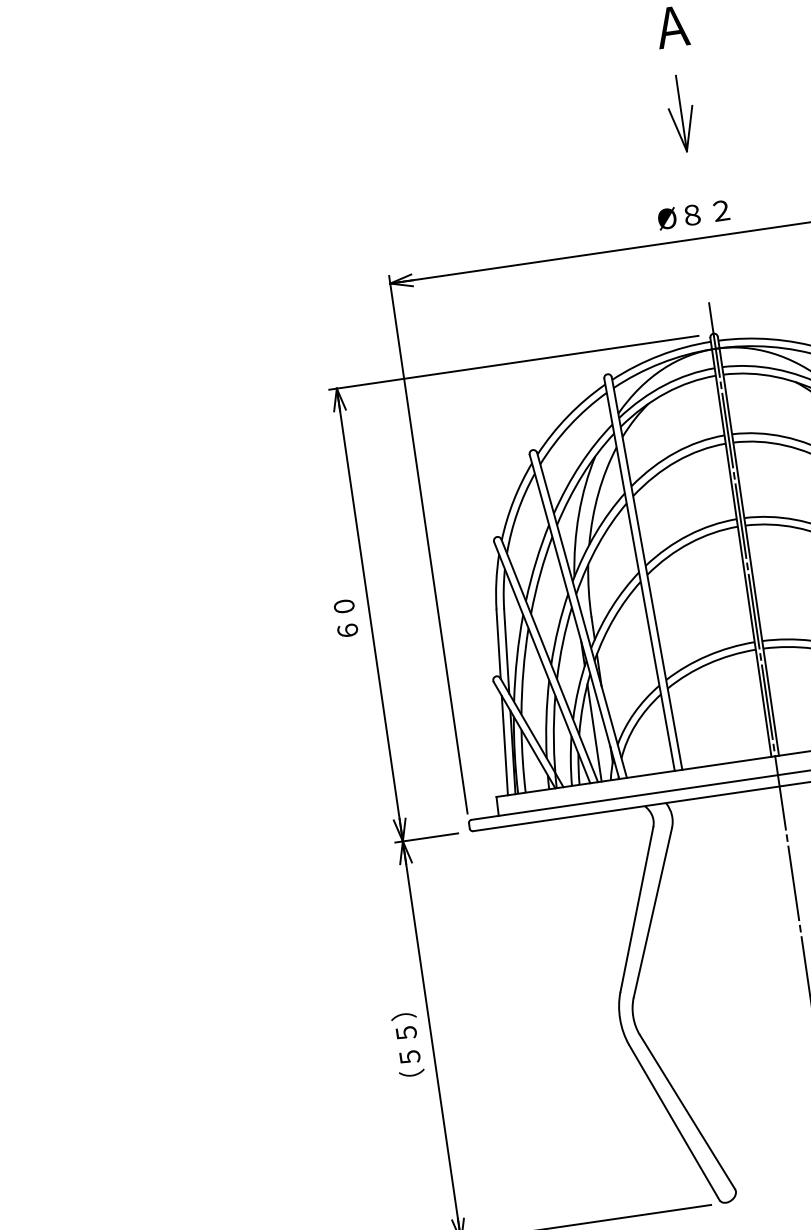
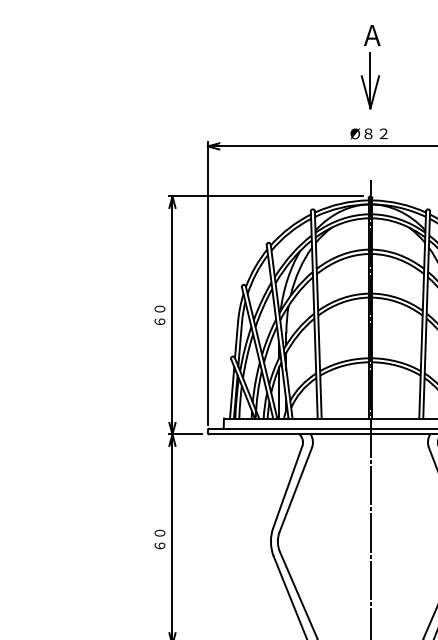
part: (681, 113) -> (370, 80), size x1.4
text: (407, 1044) -> (159, 539), （５５） -> ６０

